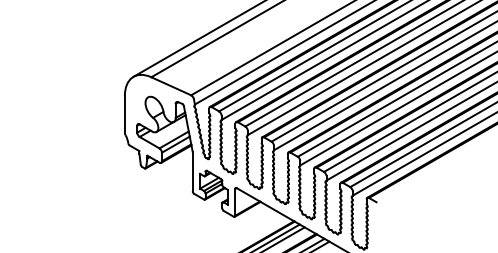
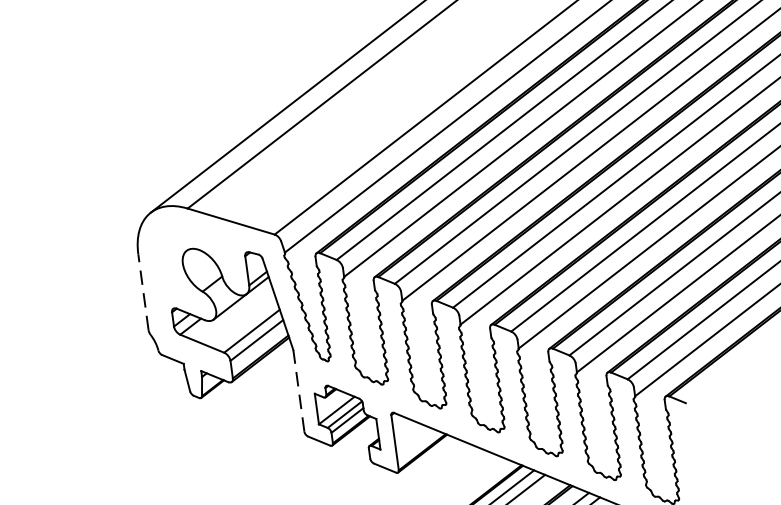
line: (124, 113) -> (142, 290), solid -> dashed
line: (192, 171) -> (298, 391), solid -> dashed

